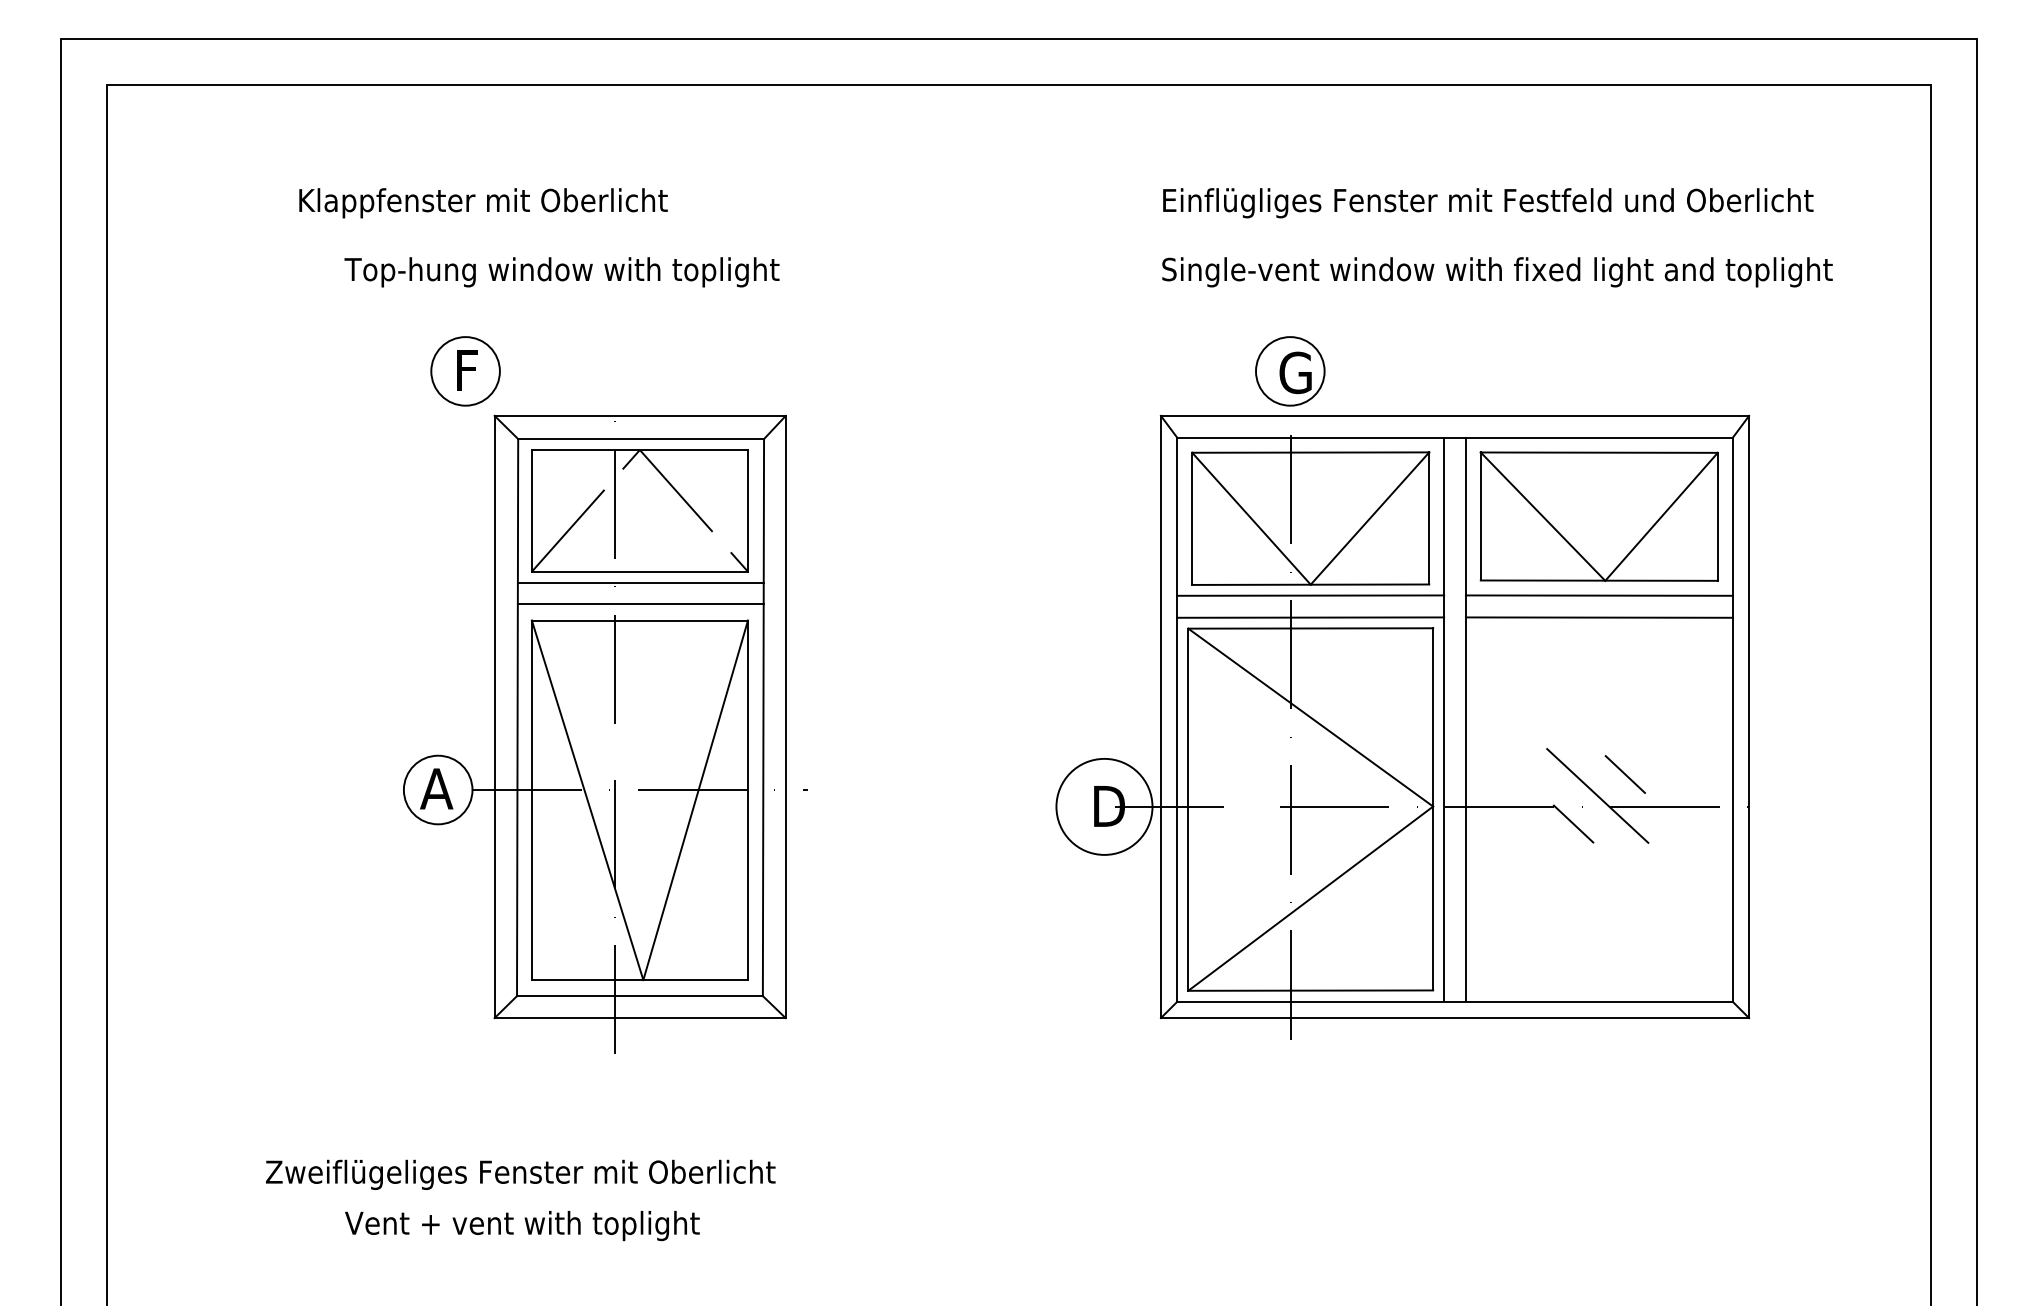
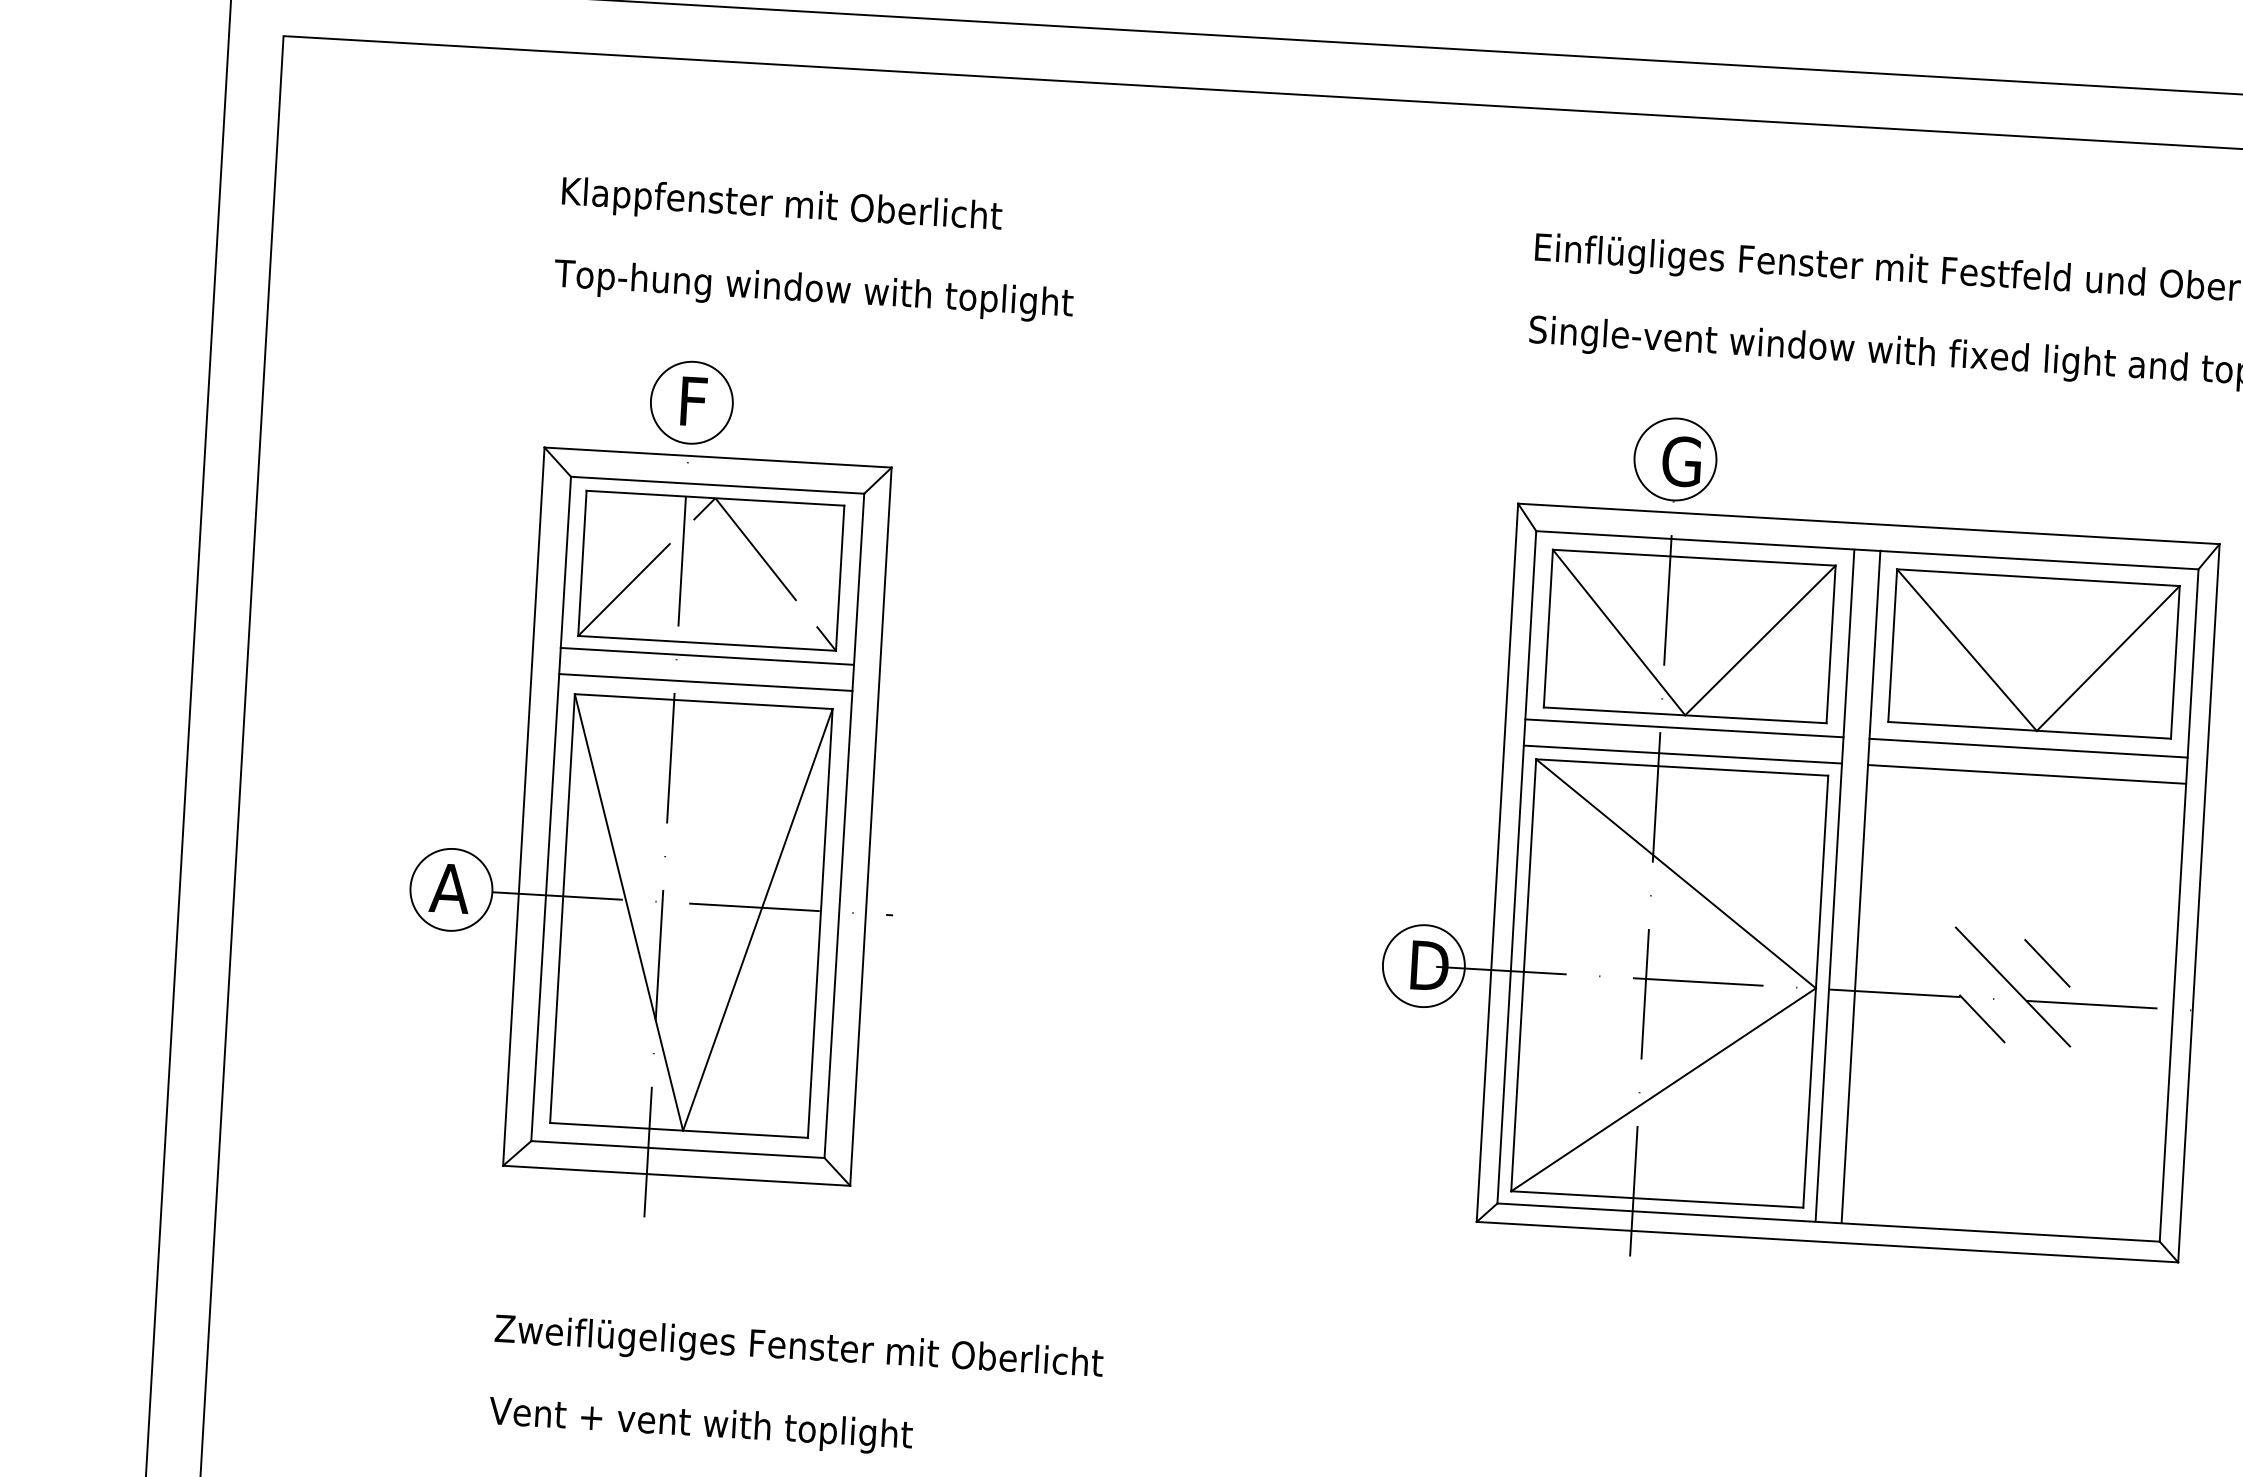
text: (483, 203) -> (781, 207), moved
part: (605, 733) -> (654, 833), moved
circle: (1104, 806) -> (1423, 965), size x0.71
text: (520, 1174) -> (798, 1348), moved

